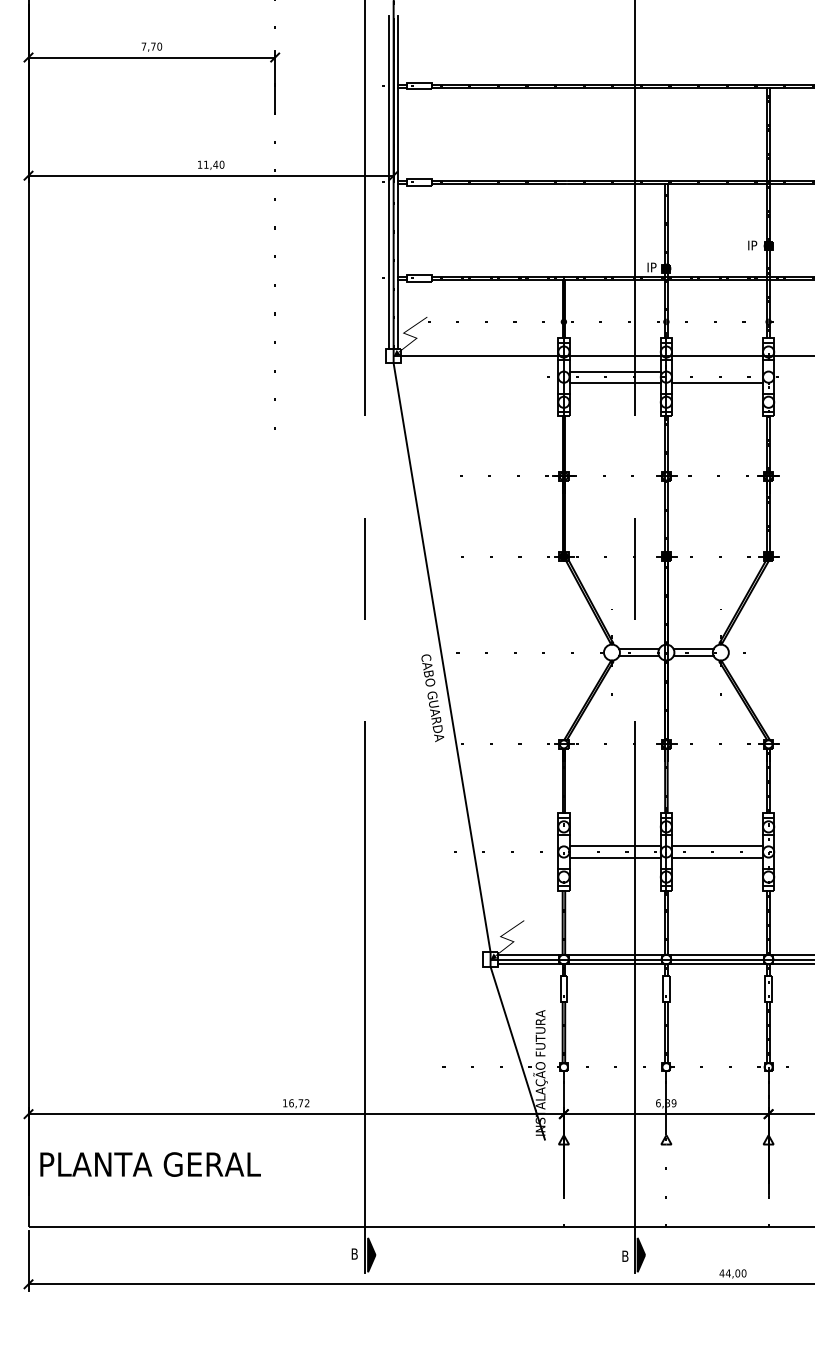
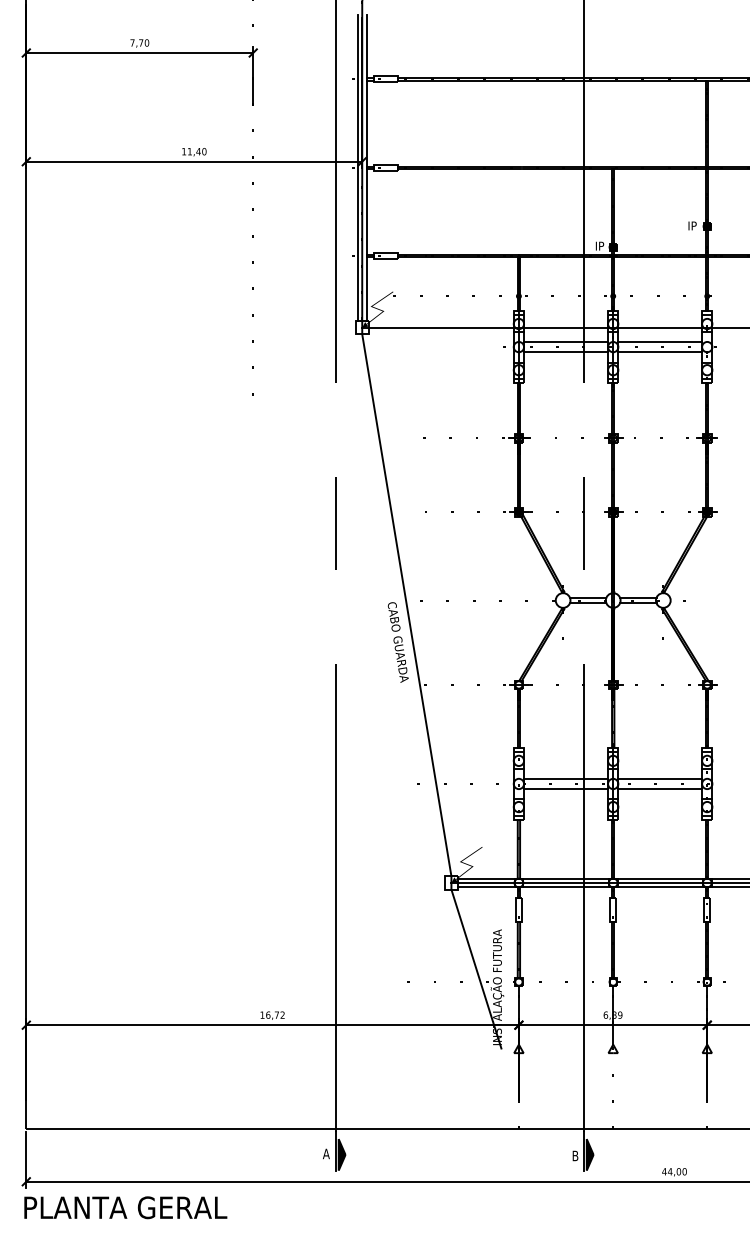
line: (717, 371) -> (660, 341), added
text: (150, 1164) -> (125, 1207), moved
text: (354, 1253) -> (326, 1153), B -> A

